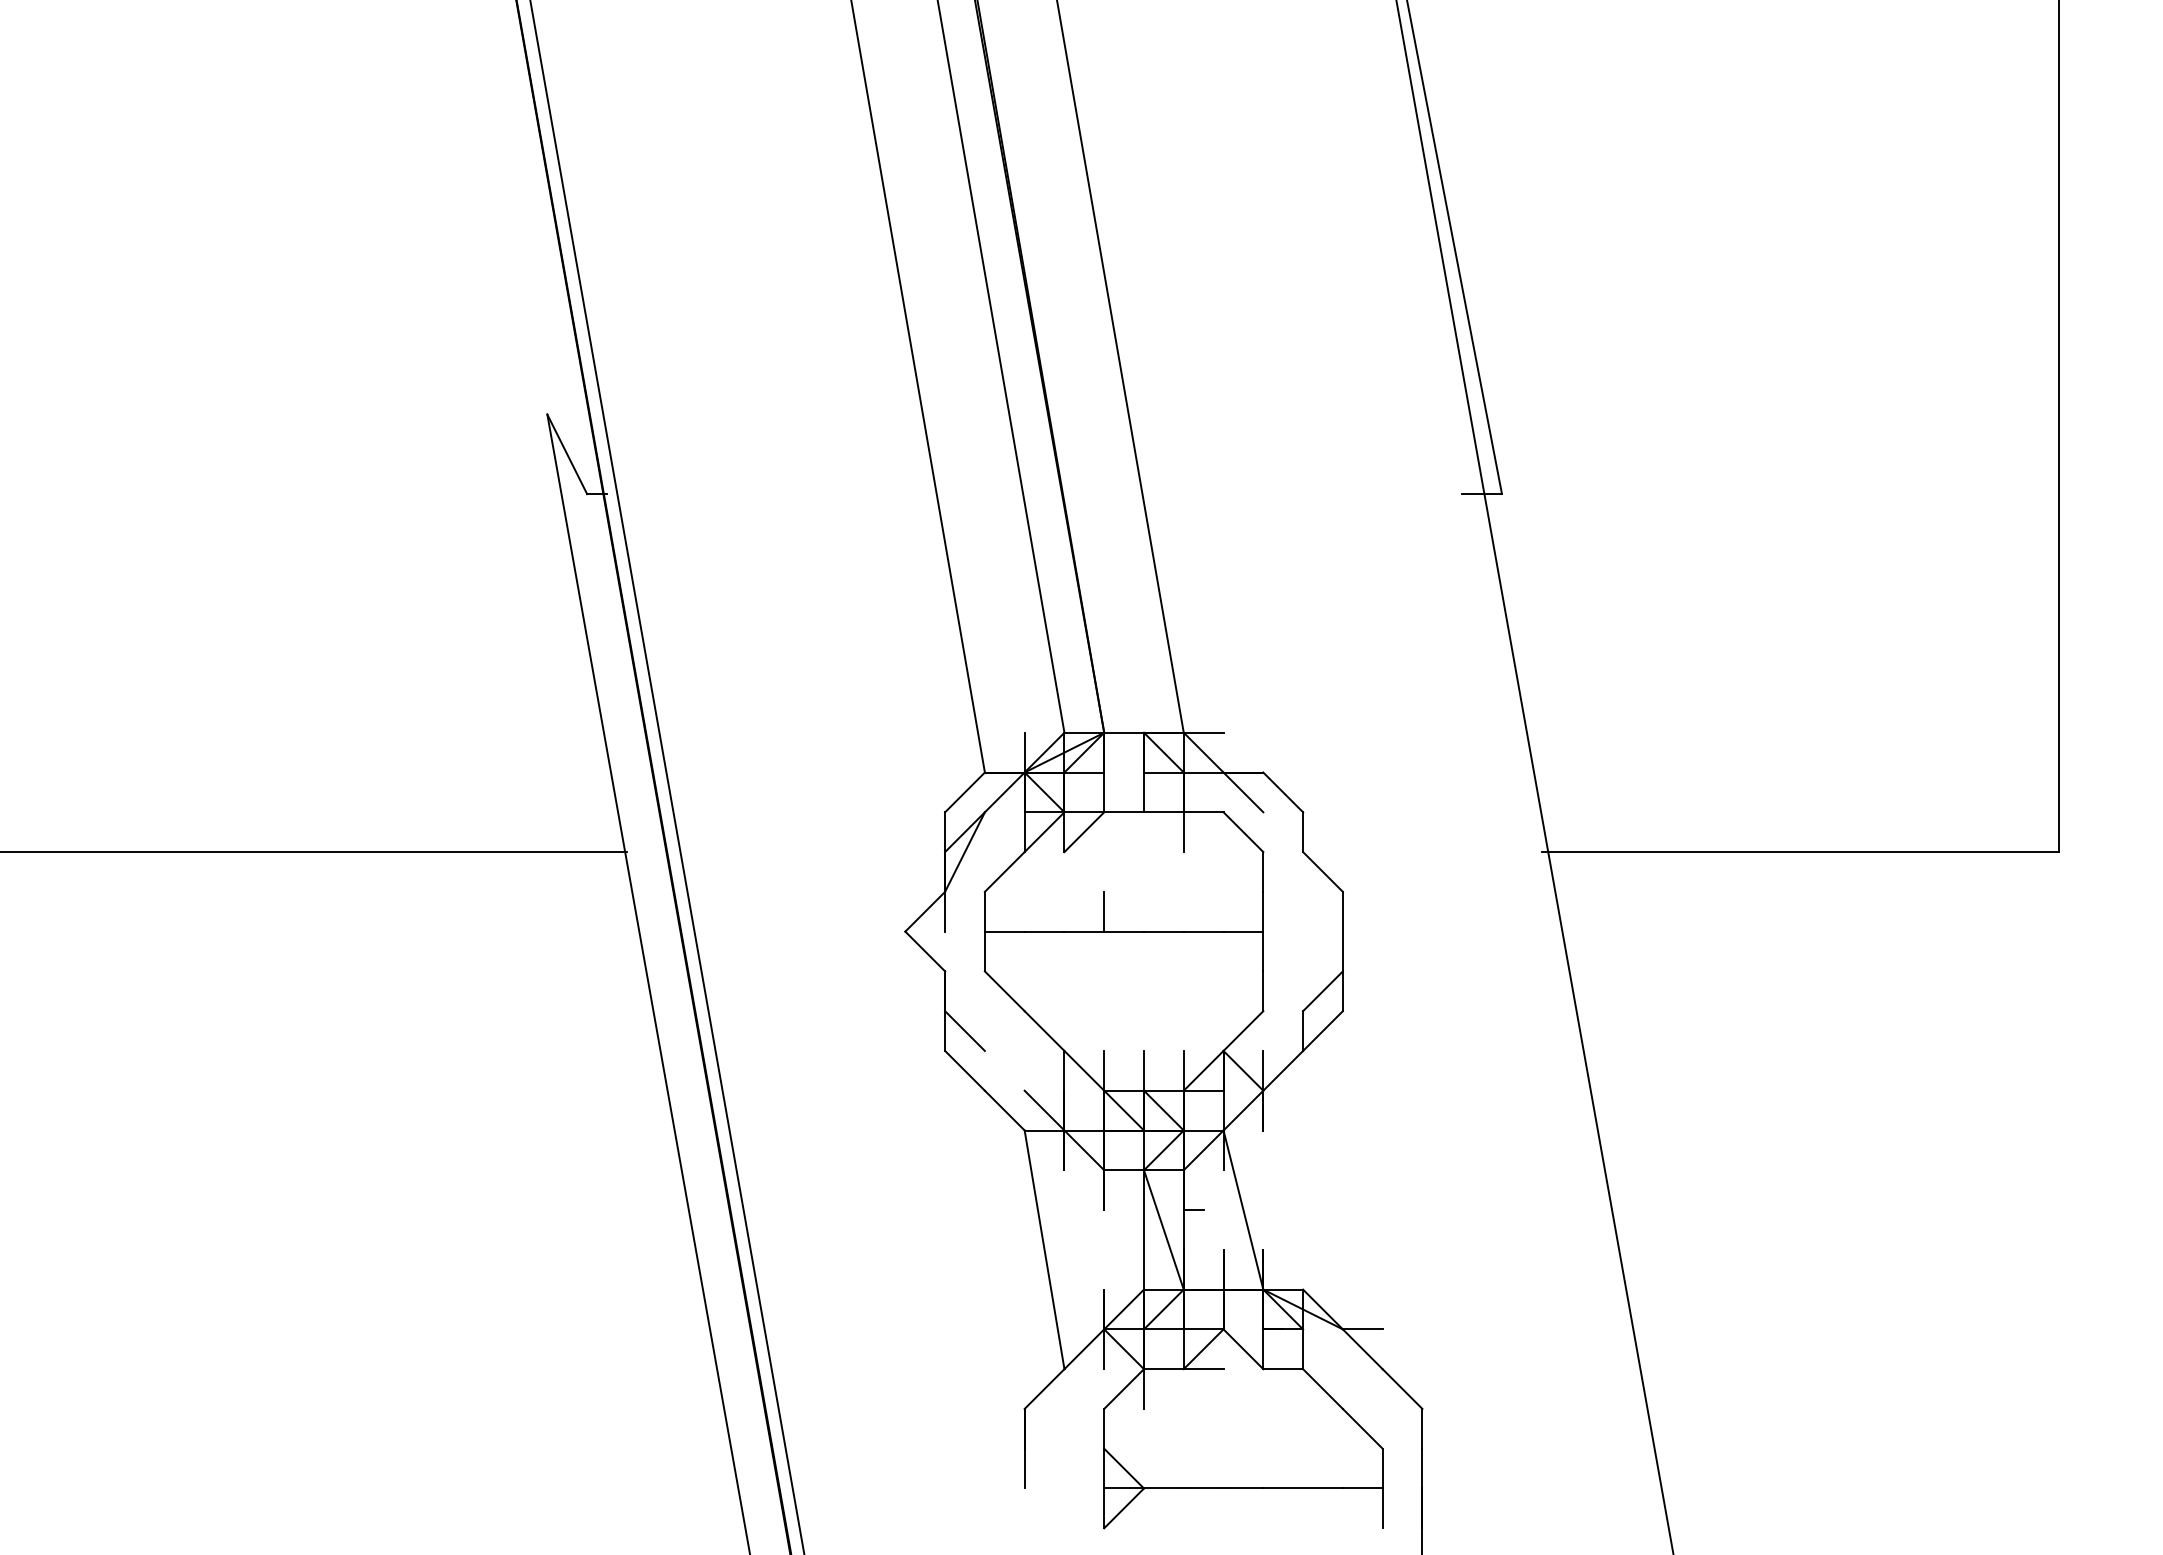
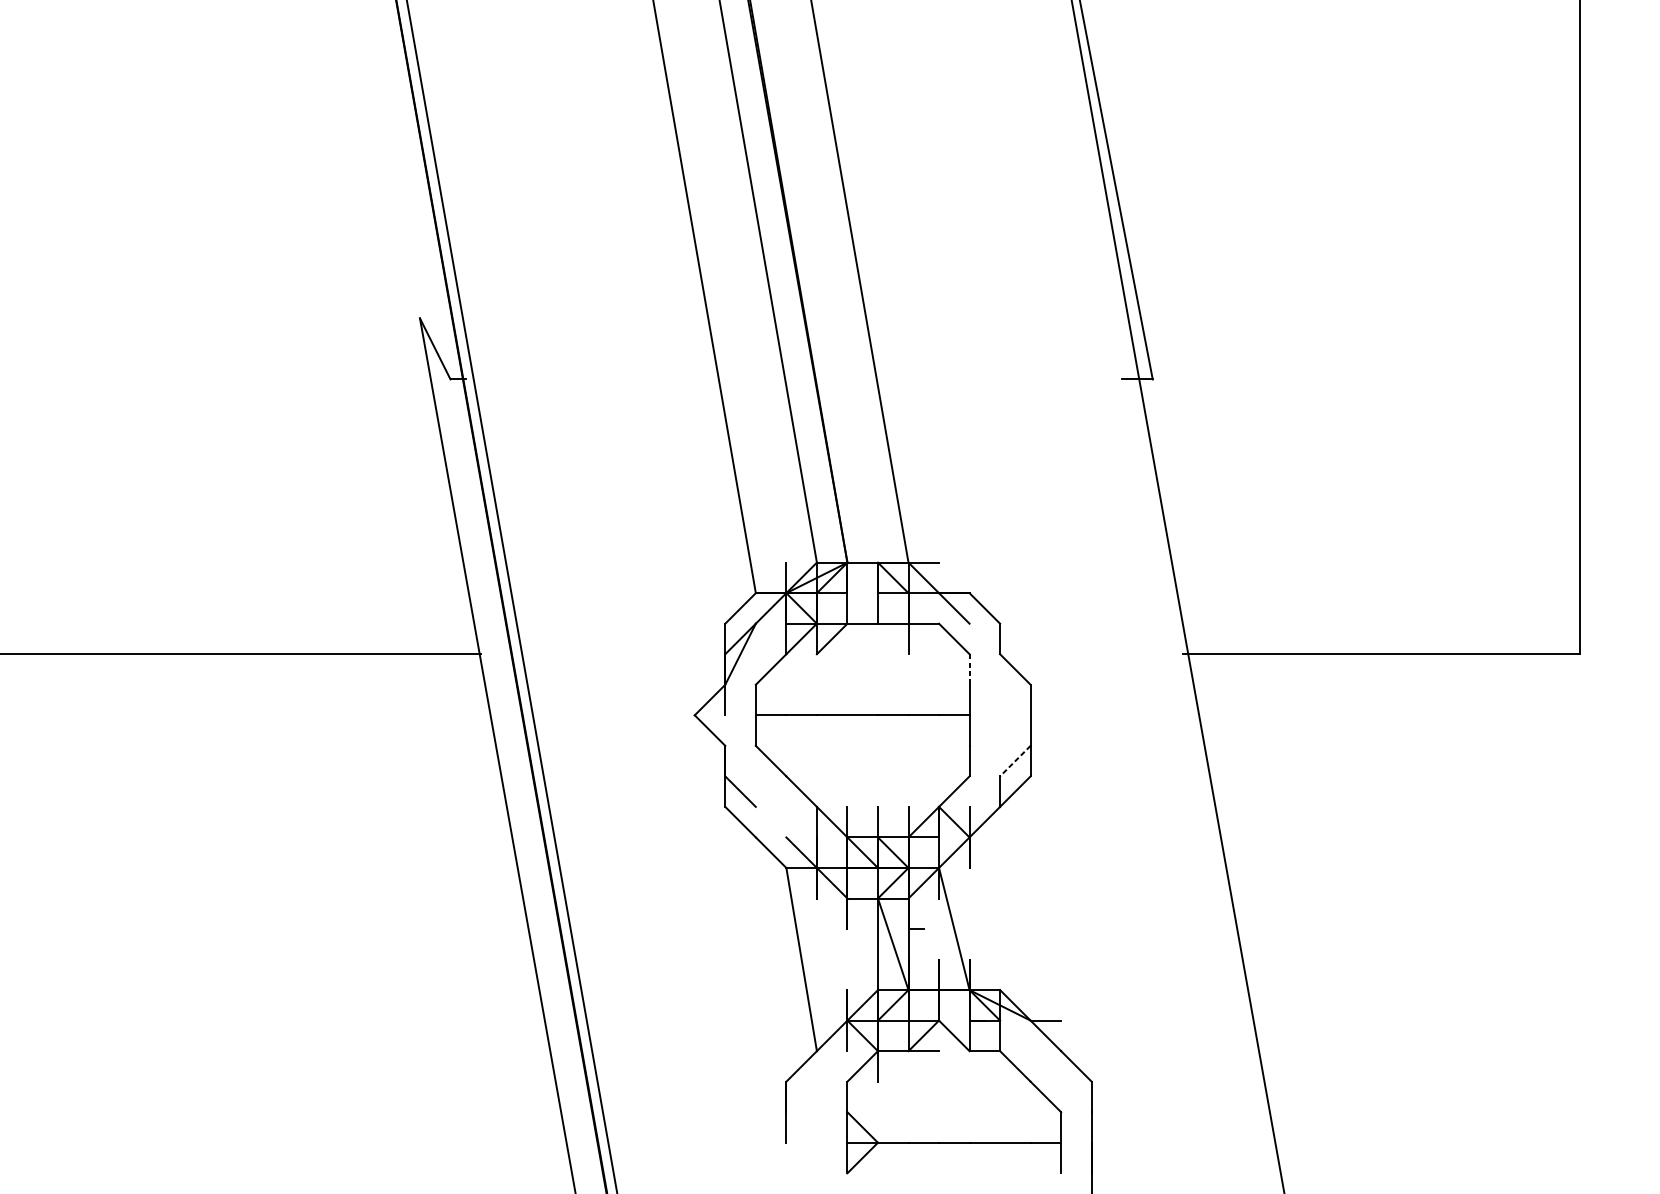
line: (1263, 871) -> (969, 669), solid -> dashed
line: (1104, 911) -> (847, 699), removed
line: (1322, 991) -> (1014, 761), solid -> dashed

